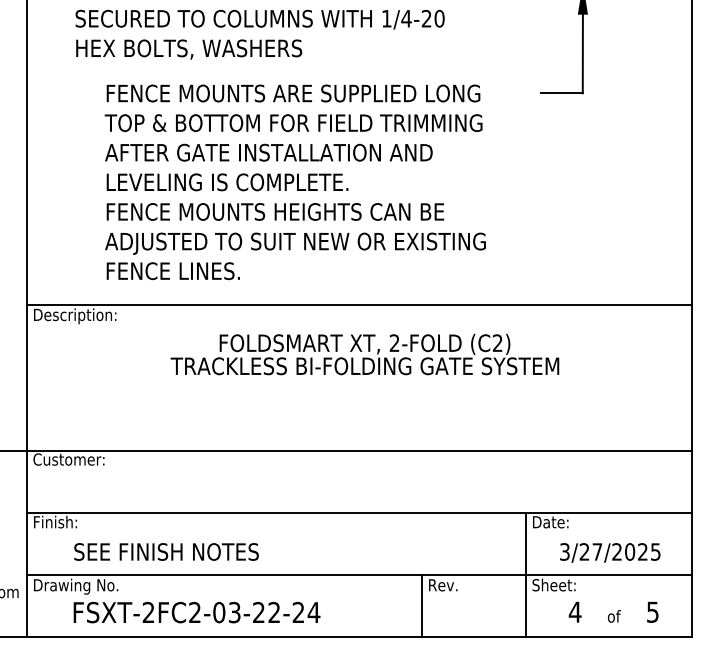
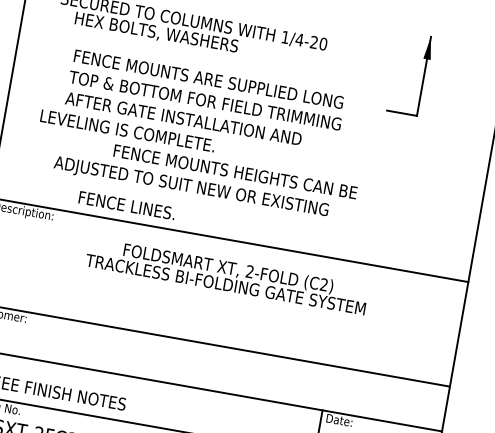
text: (189, 49) -> (156, 33), moved
text: (227, 182) -> (127, 131), moved
text: (275, 211) -> (235, 171), moved
text: (172, 271) -> (126, 205), moved

